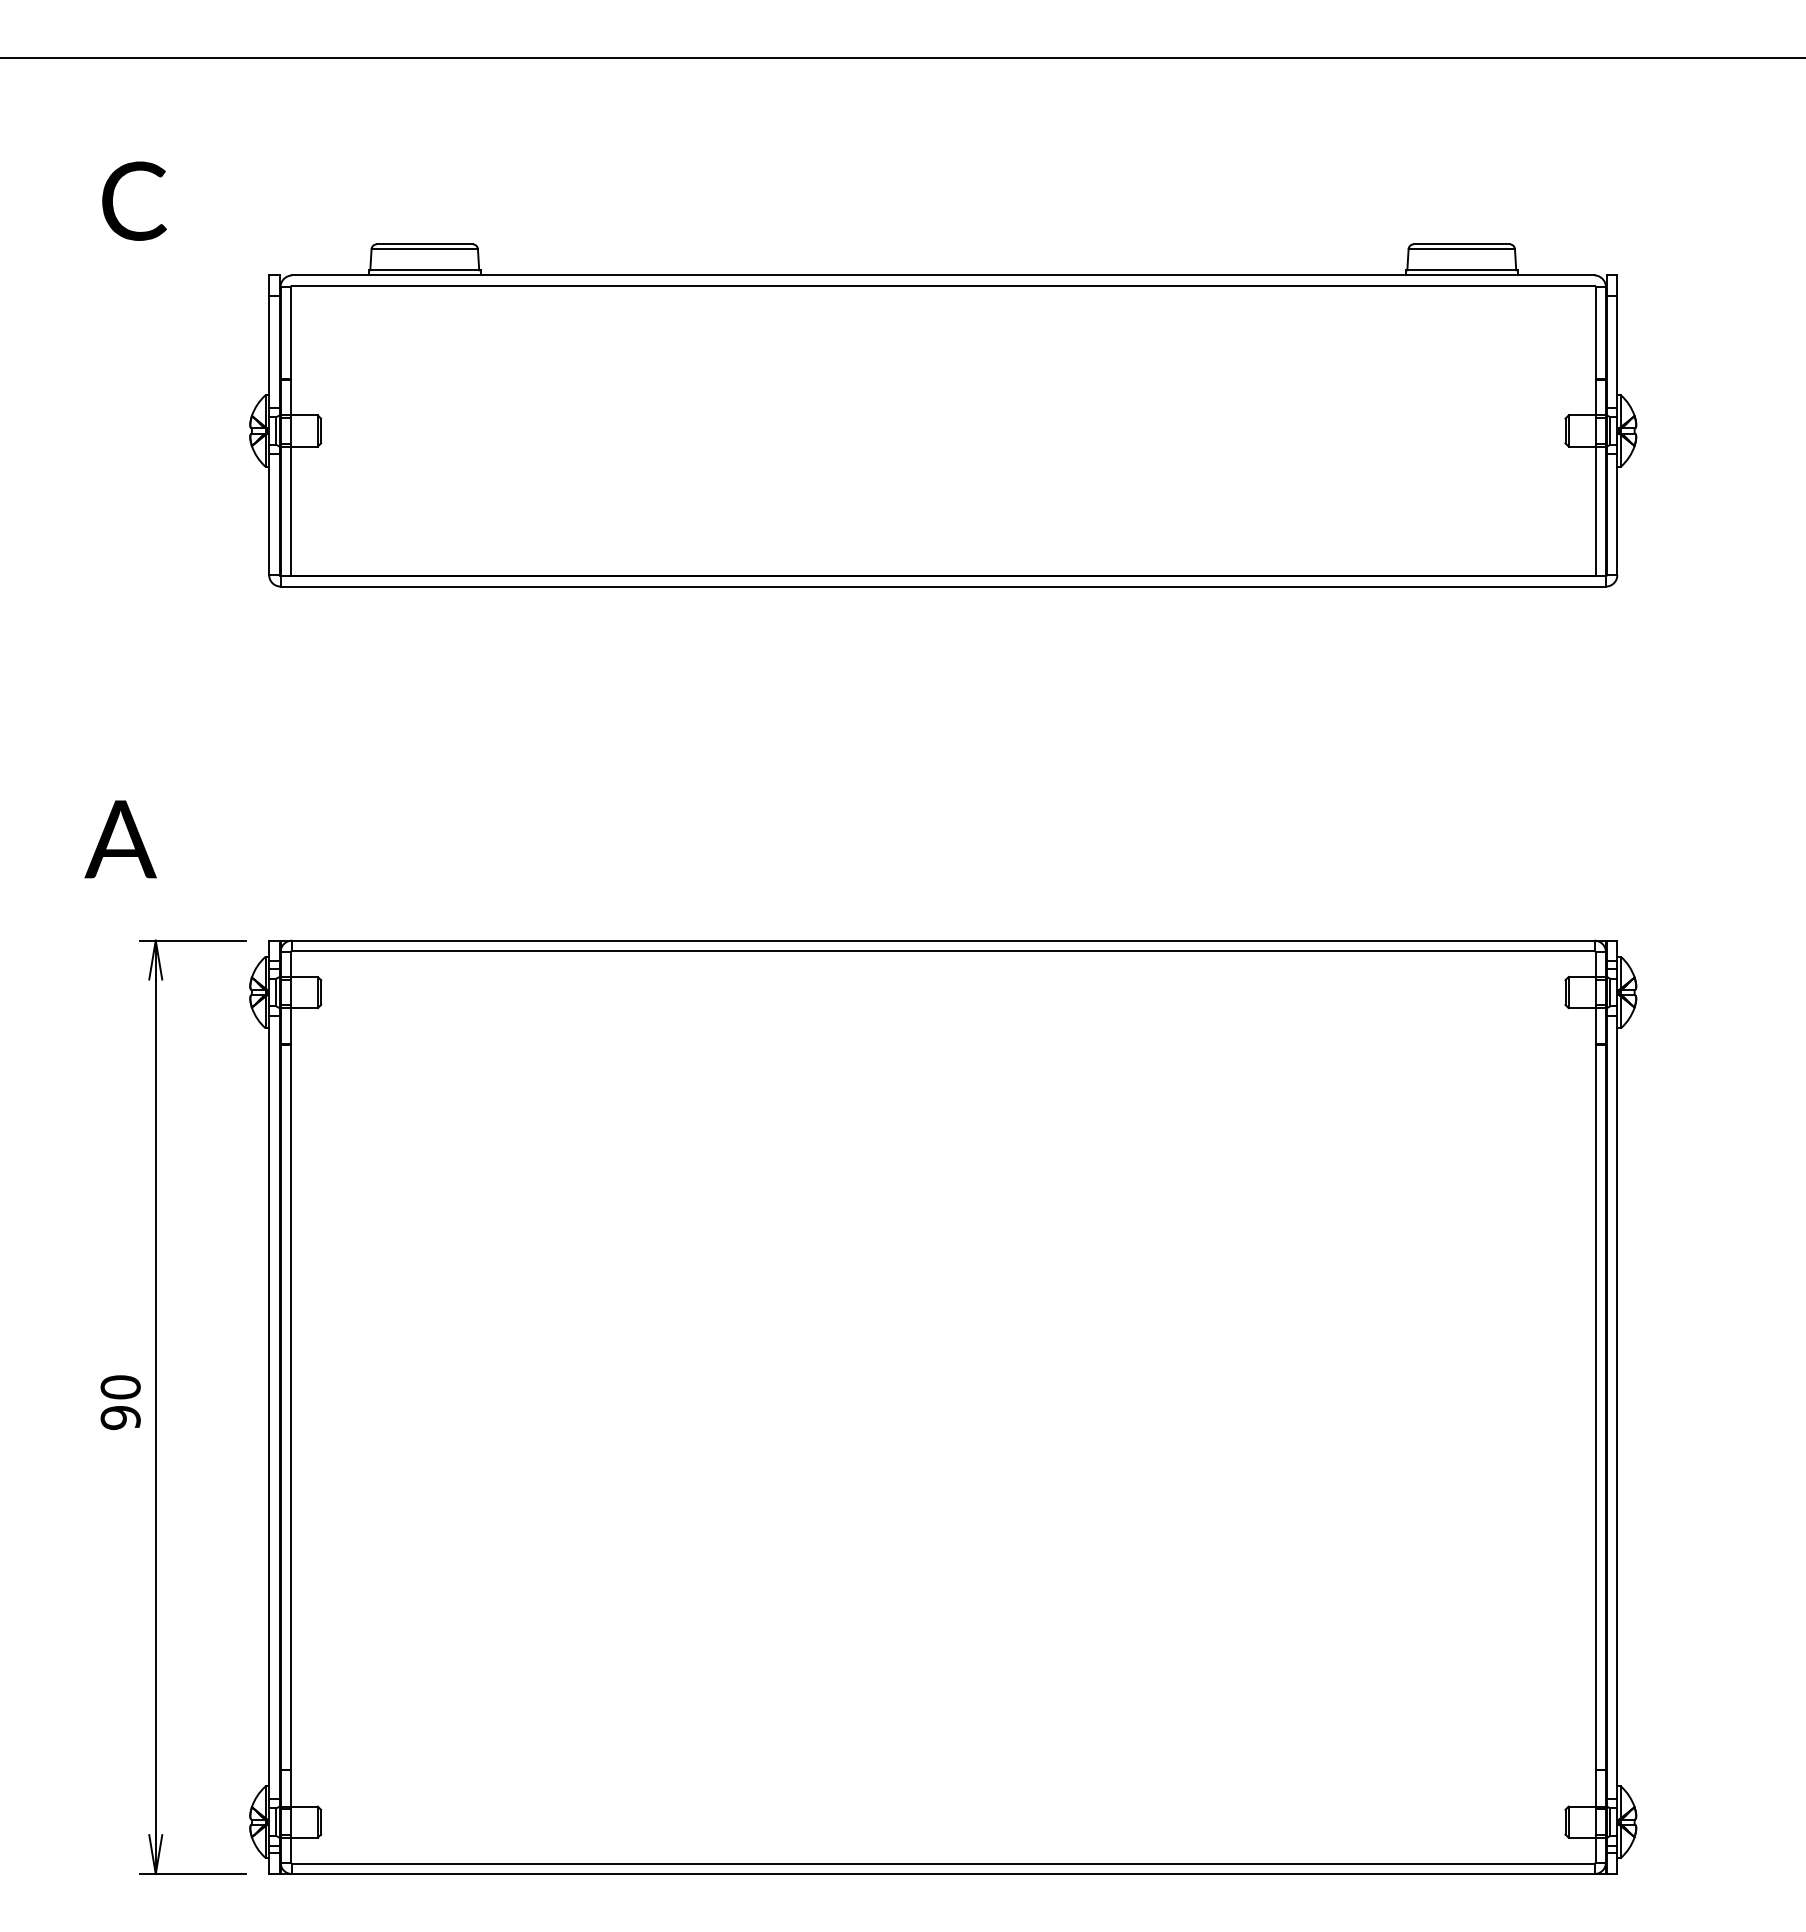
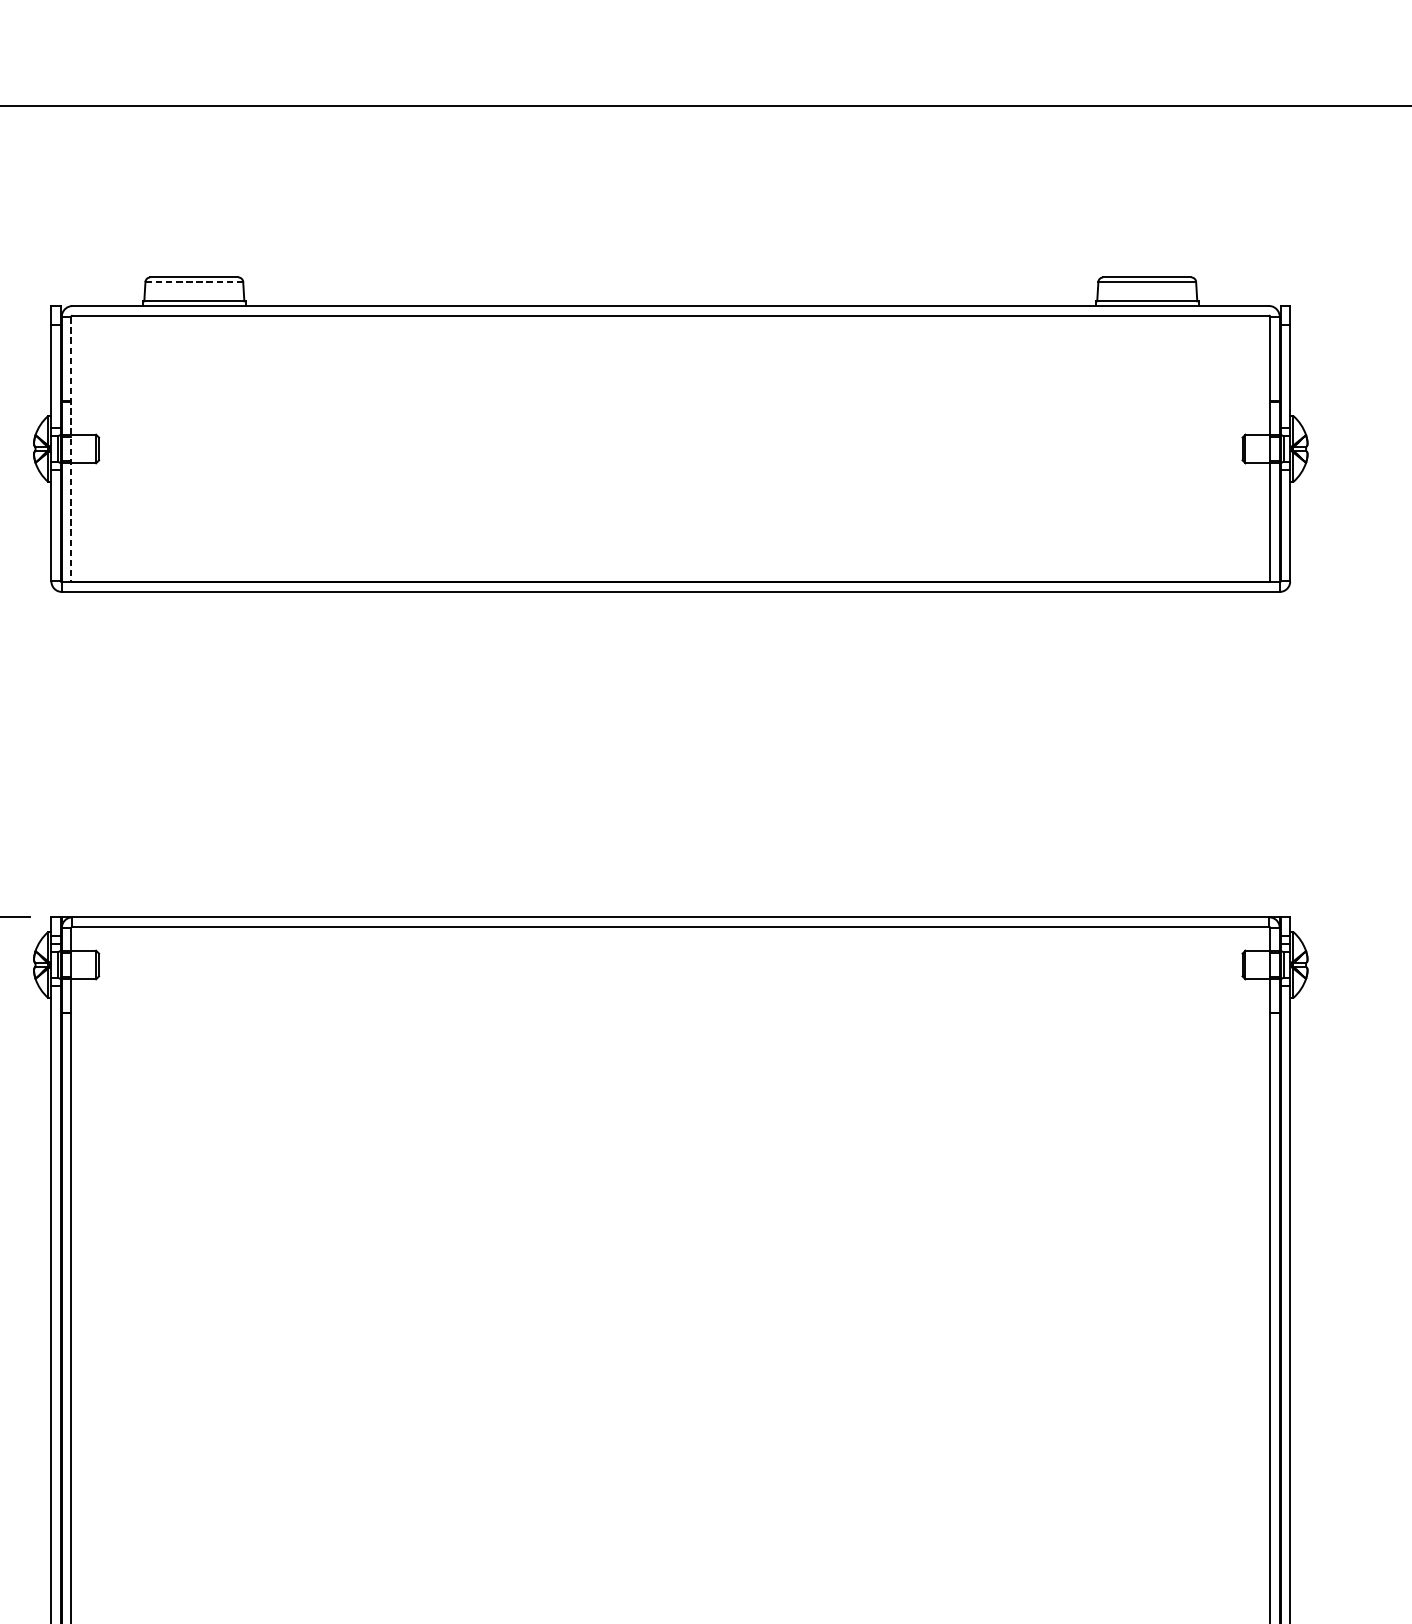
line: (424, 249) -> (194, 282), solid -> dashed
line: (290, 432) -> (70, 450), solid -> dashed

